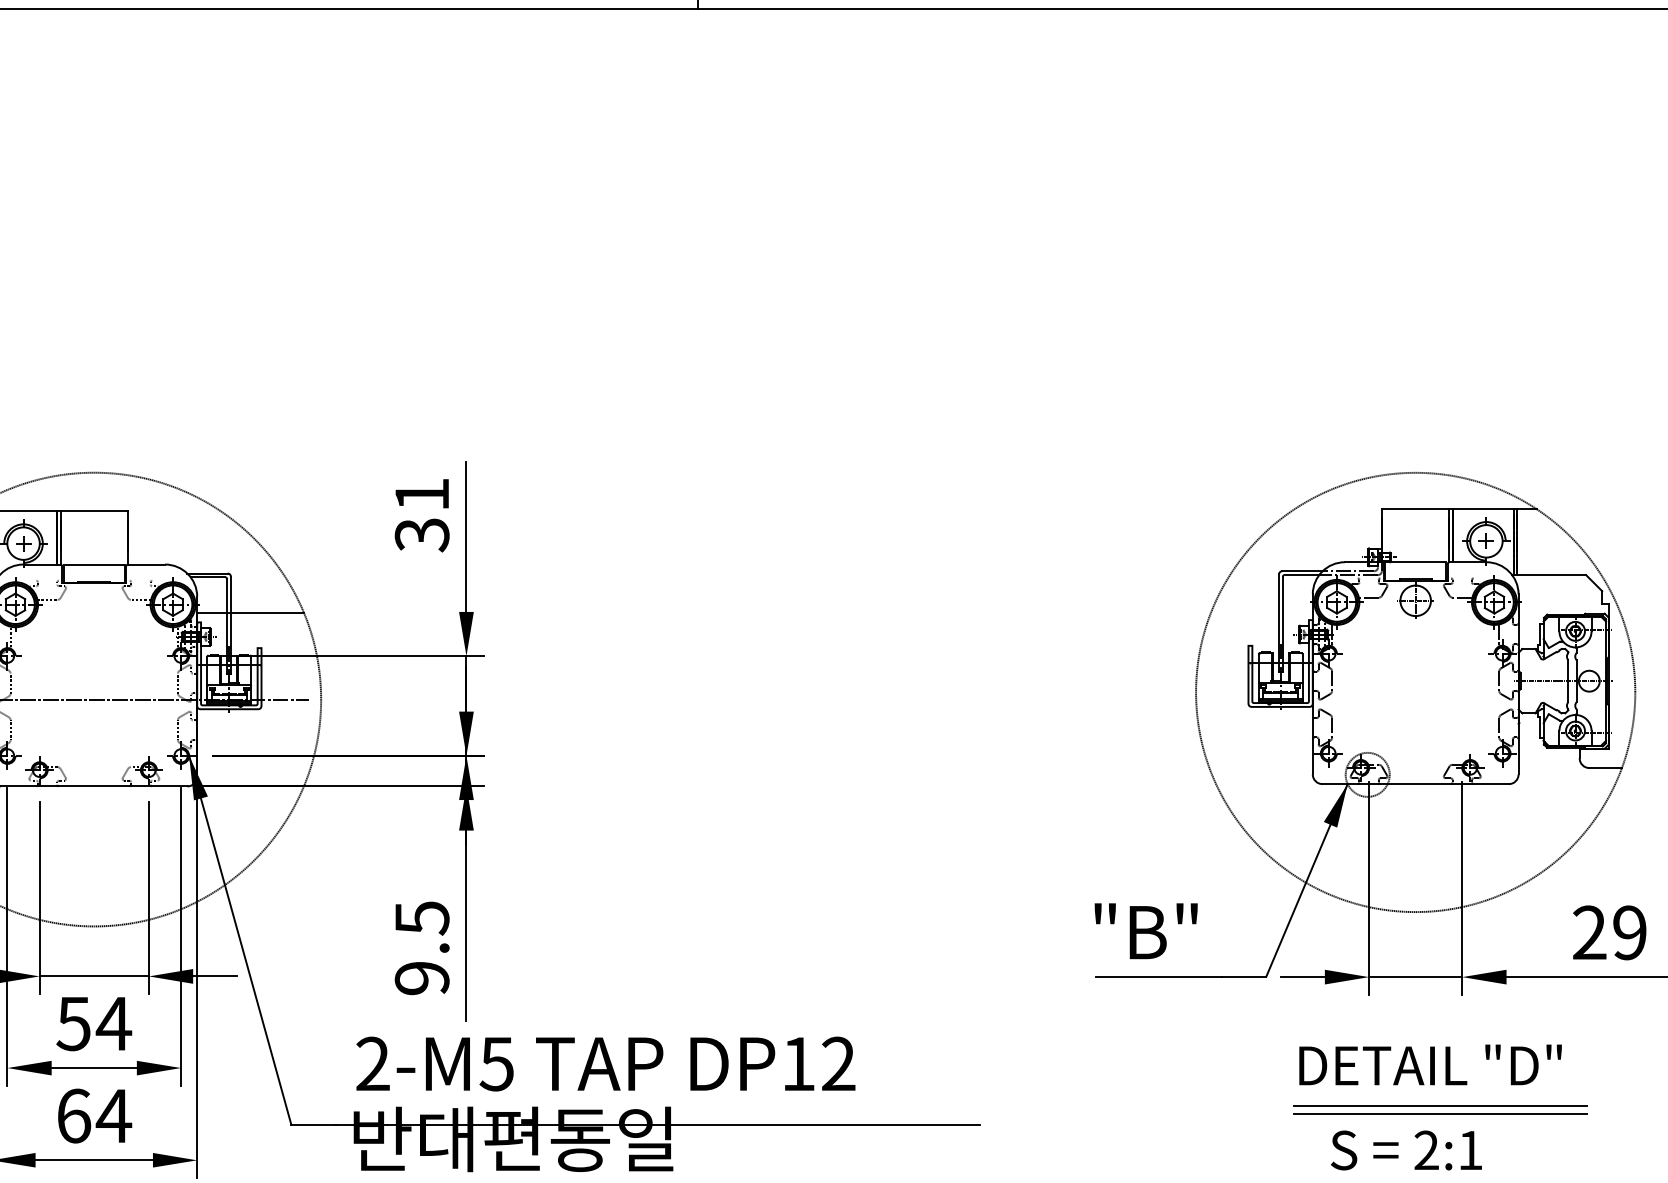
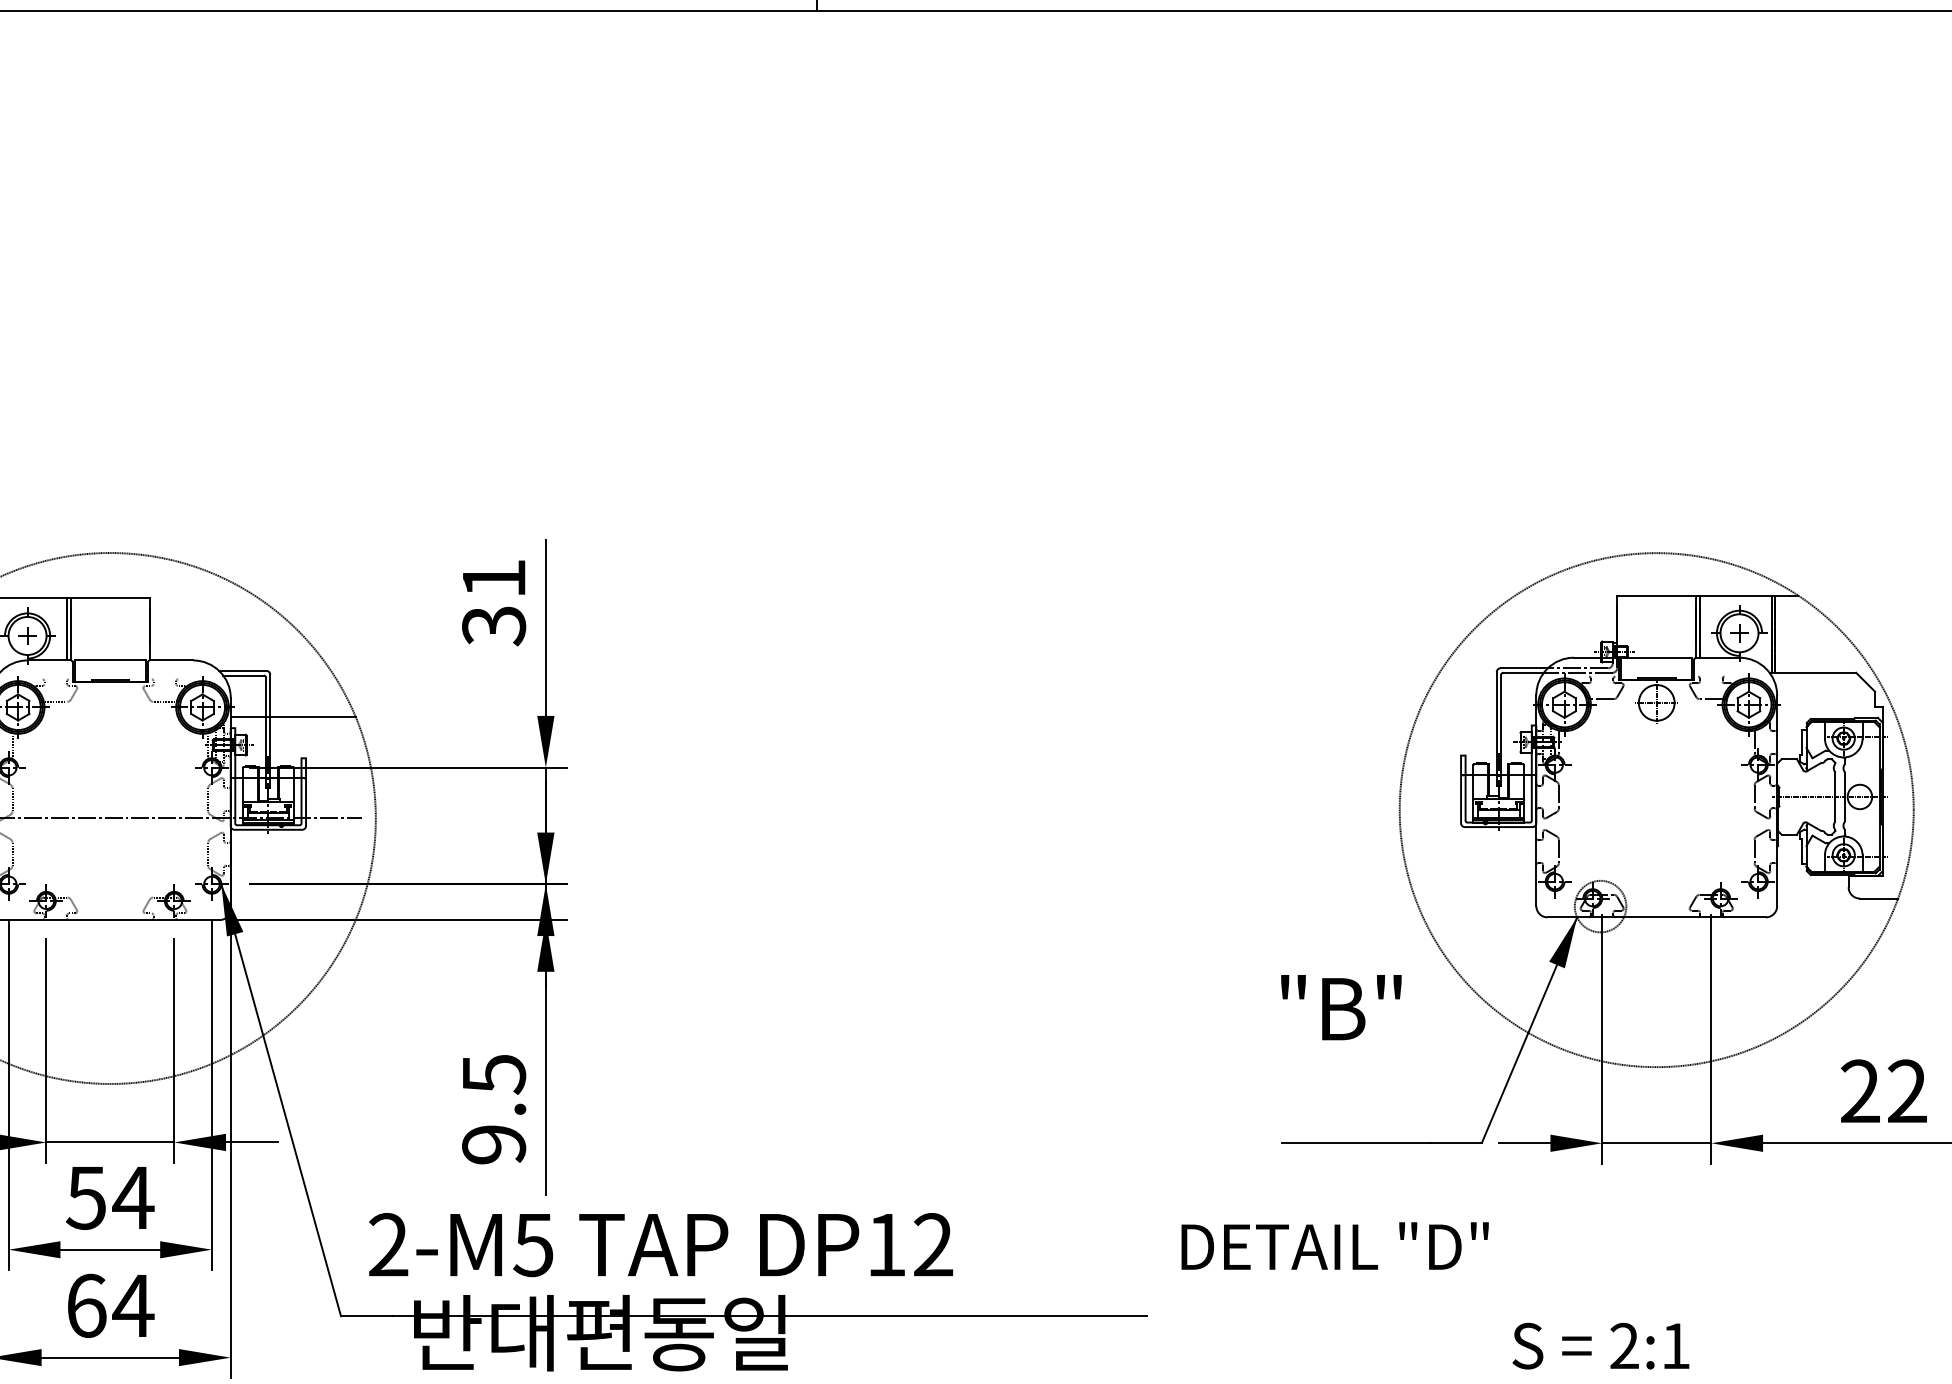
text: (1146, 931) -> (1341, 1007), moved
text: (1629, 932) -> (1906, 1091), 29 -> 22
text: (606, 1064) -> (661, 1245), moved
text: (1430, 1064) -> (1334, 1245), moved
line: (1440, 1106) -> (1685, 1294), removed
line: (1440, 1114) -> (1685, 1303), removed
text: (1406, 1149) -> (1600, 1345), moved

